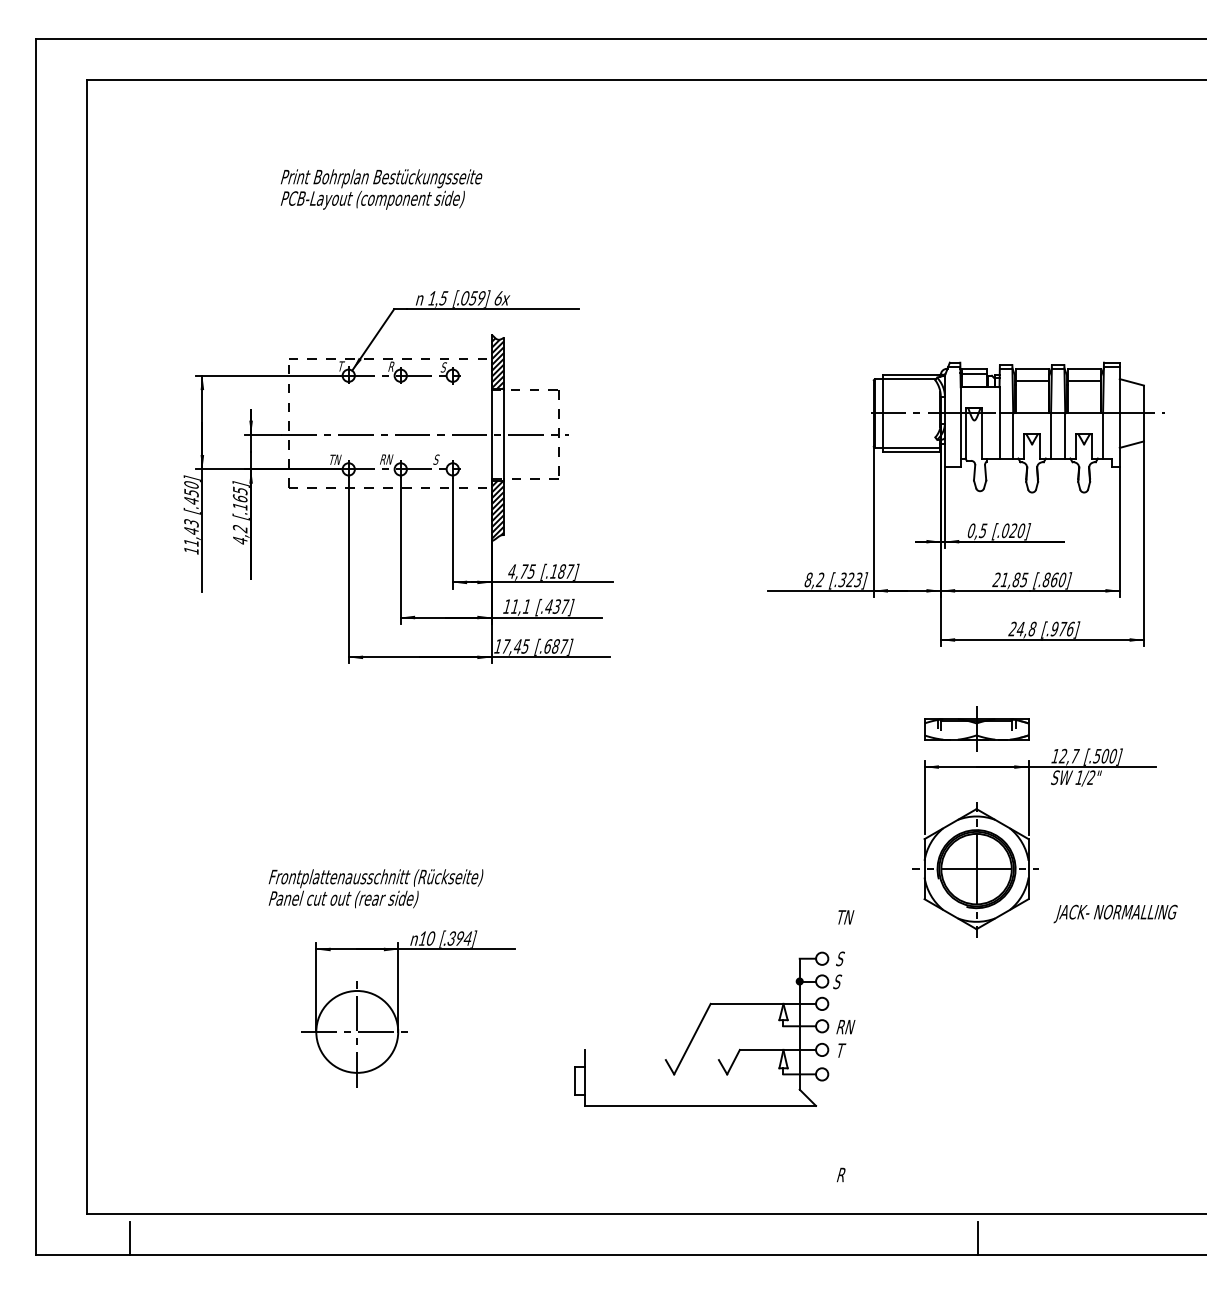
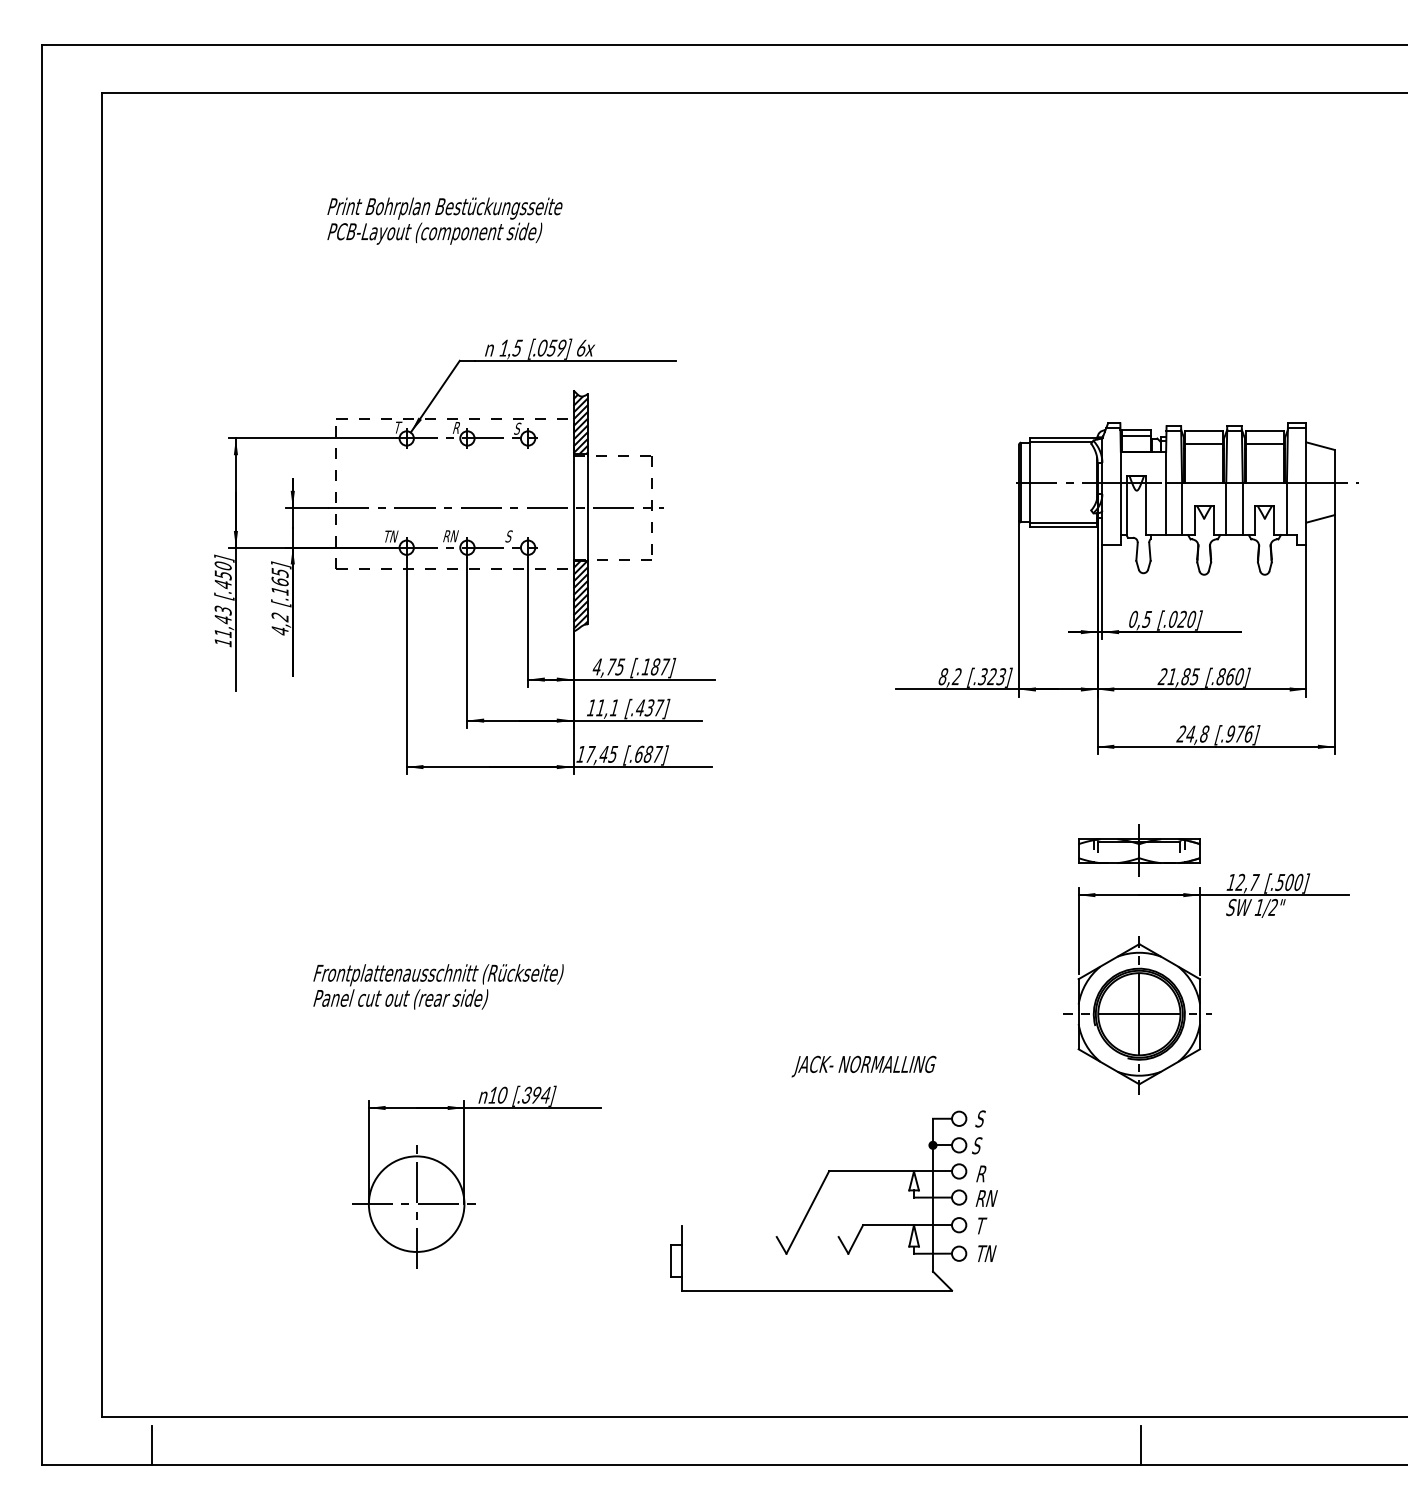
text: (375, 888) -> (437, 986), moved
text: (1115, 913) -> (863, 1065), moved
text: (846, 917) -> (987, 1253), moved
text: (841, 1174) -> (981, 1173), moved

